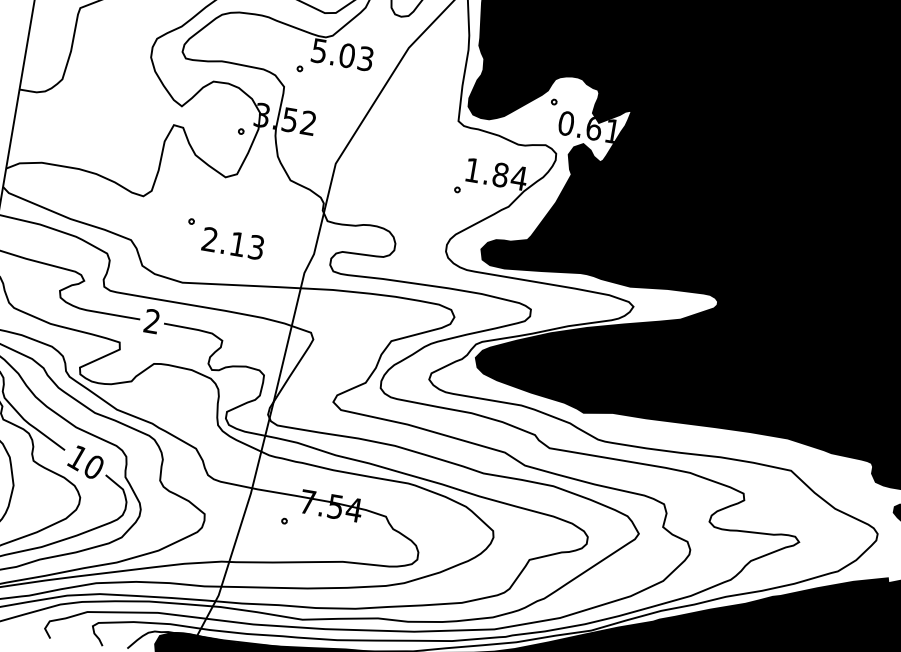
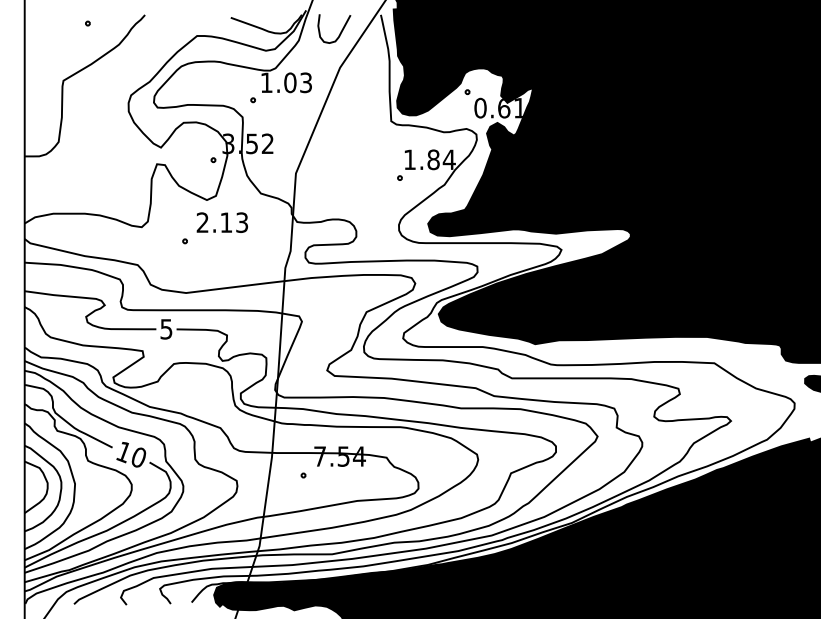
text: (319, 50) -> (266, 82), 5.03 -> 1.03
text: (232, 243) -> (221, 222), moved
text: (152, 320) -> (166, 328), 2 -> 5

